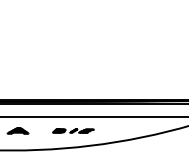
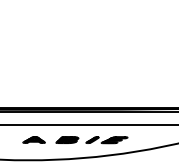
part: (73, 130) -> (92, 139), size x1.67

